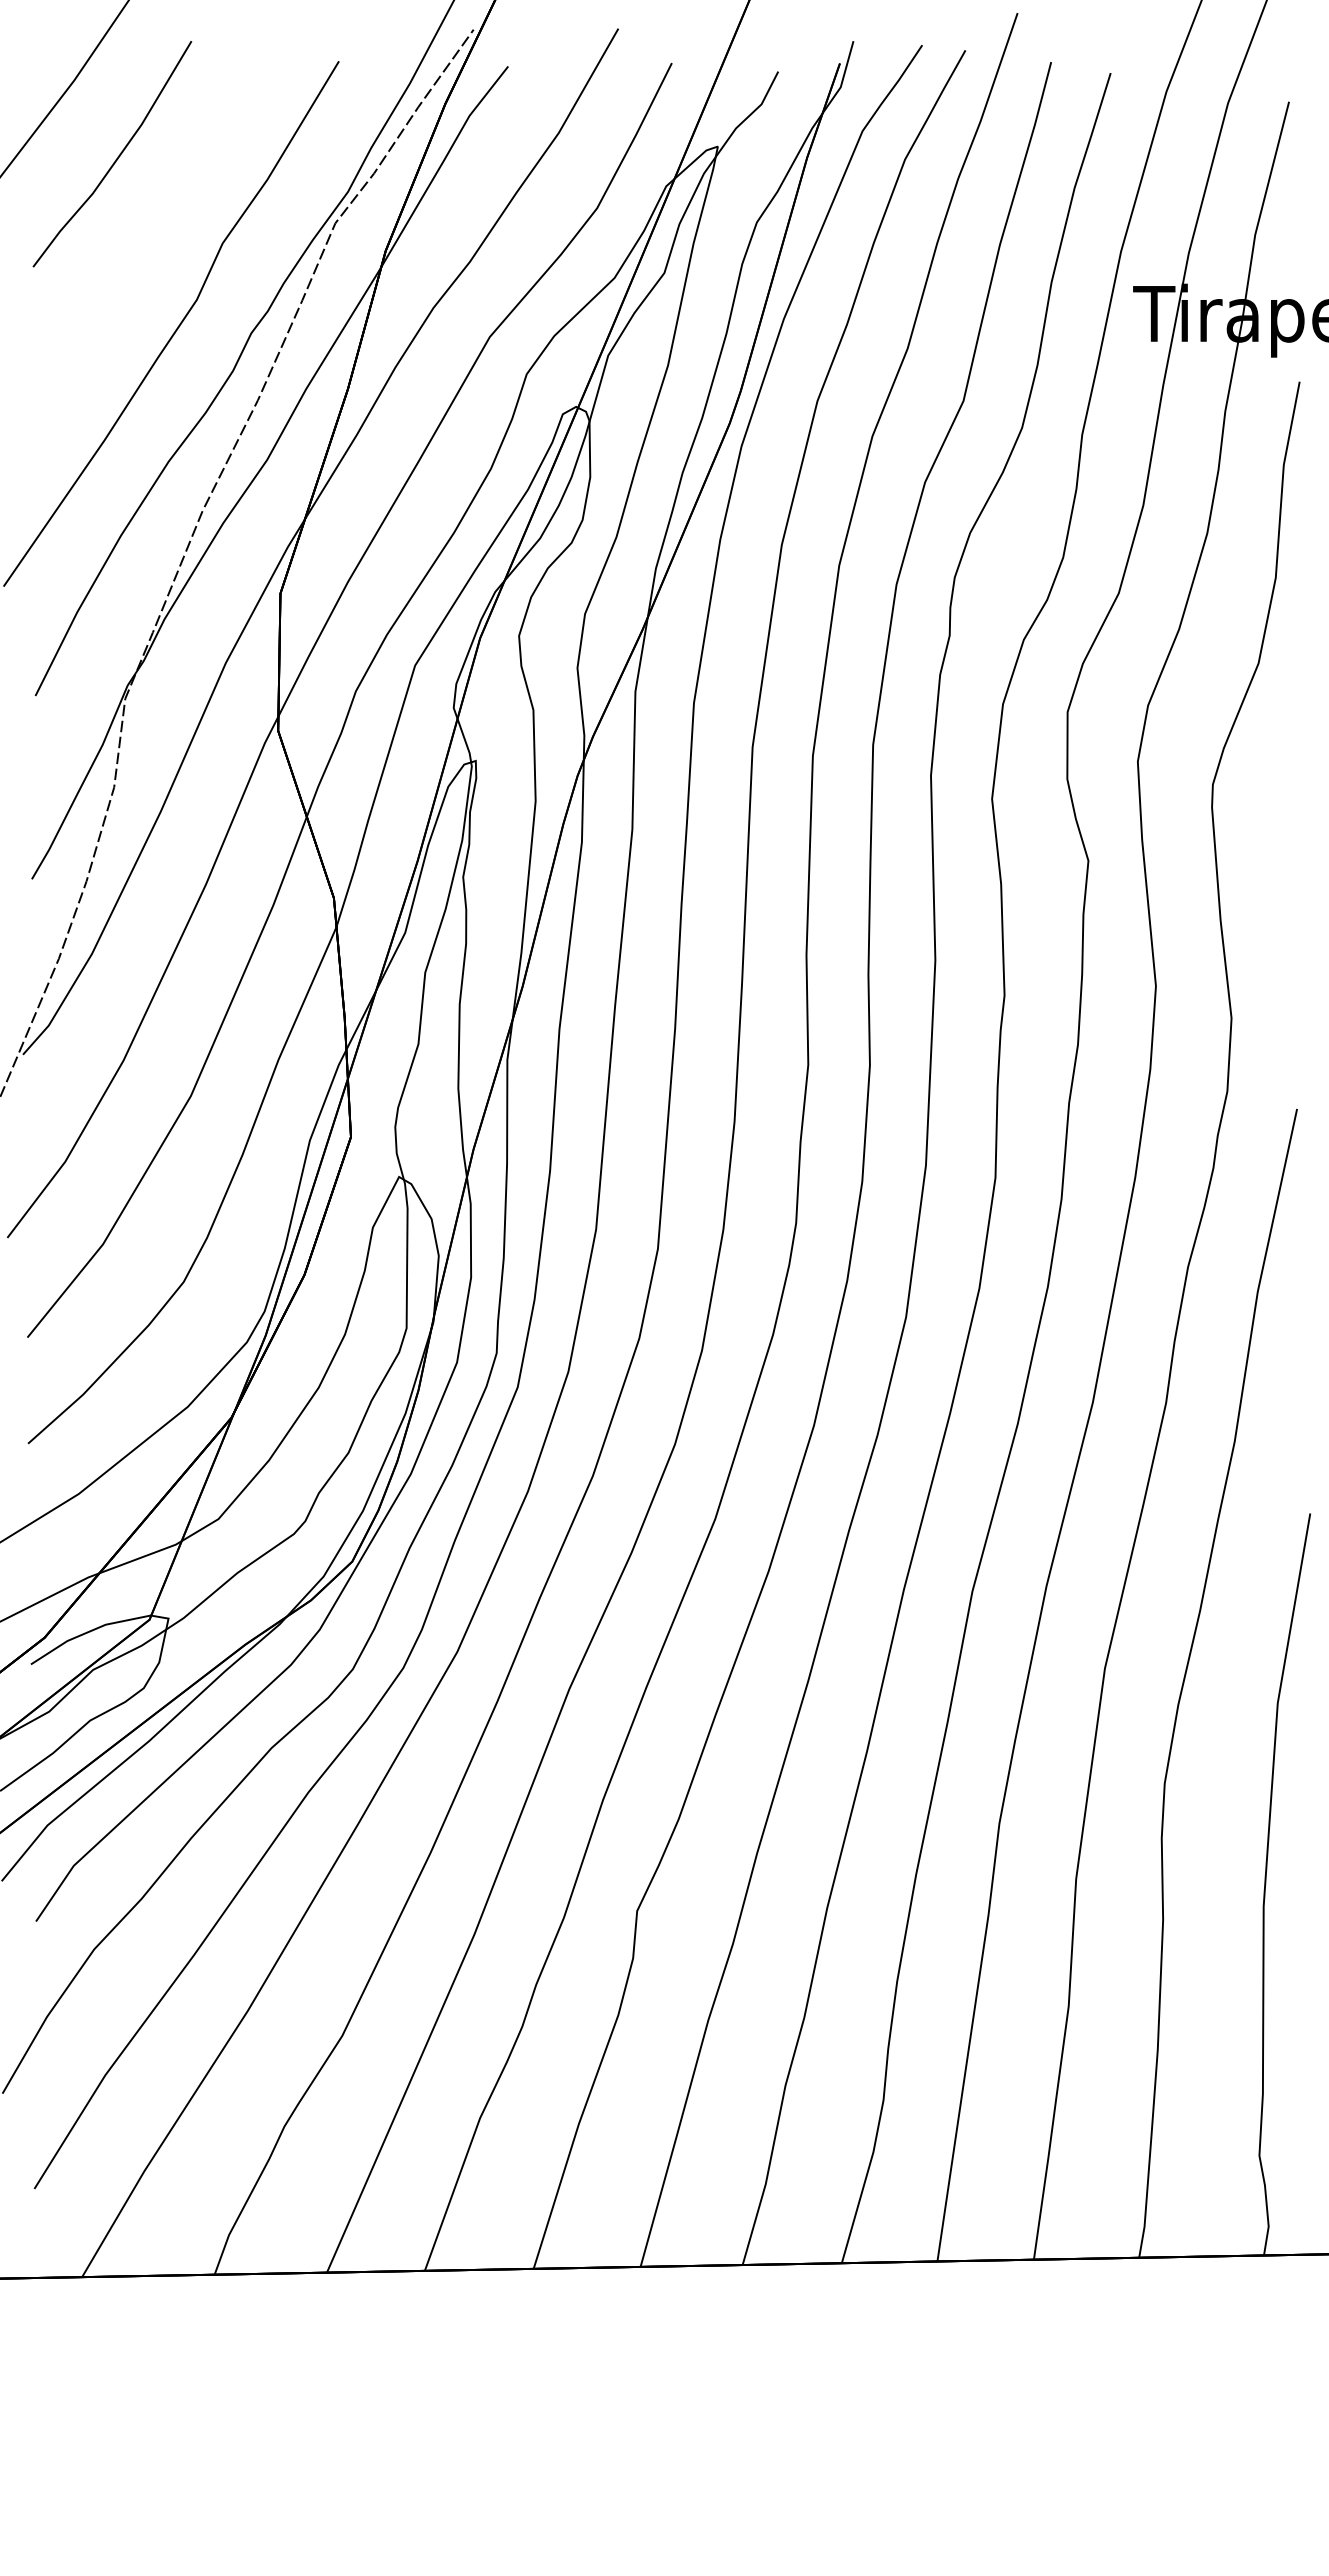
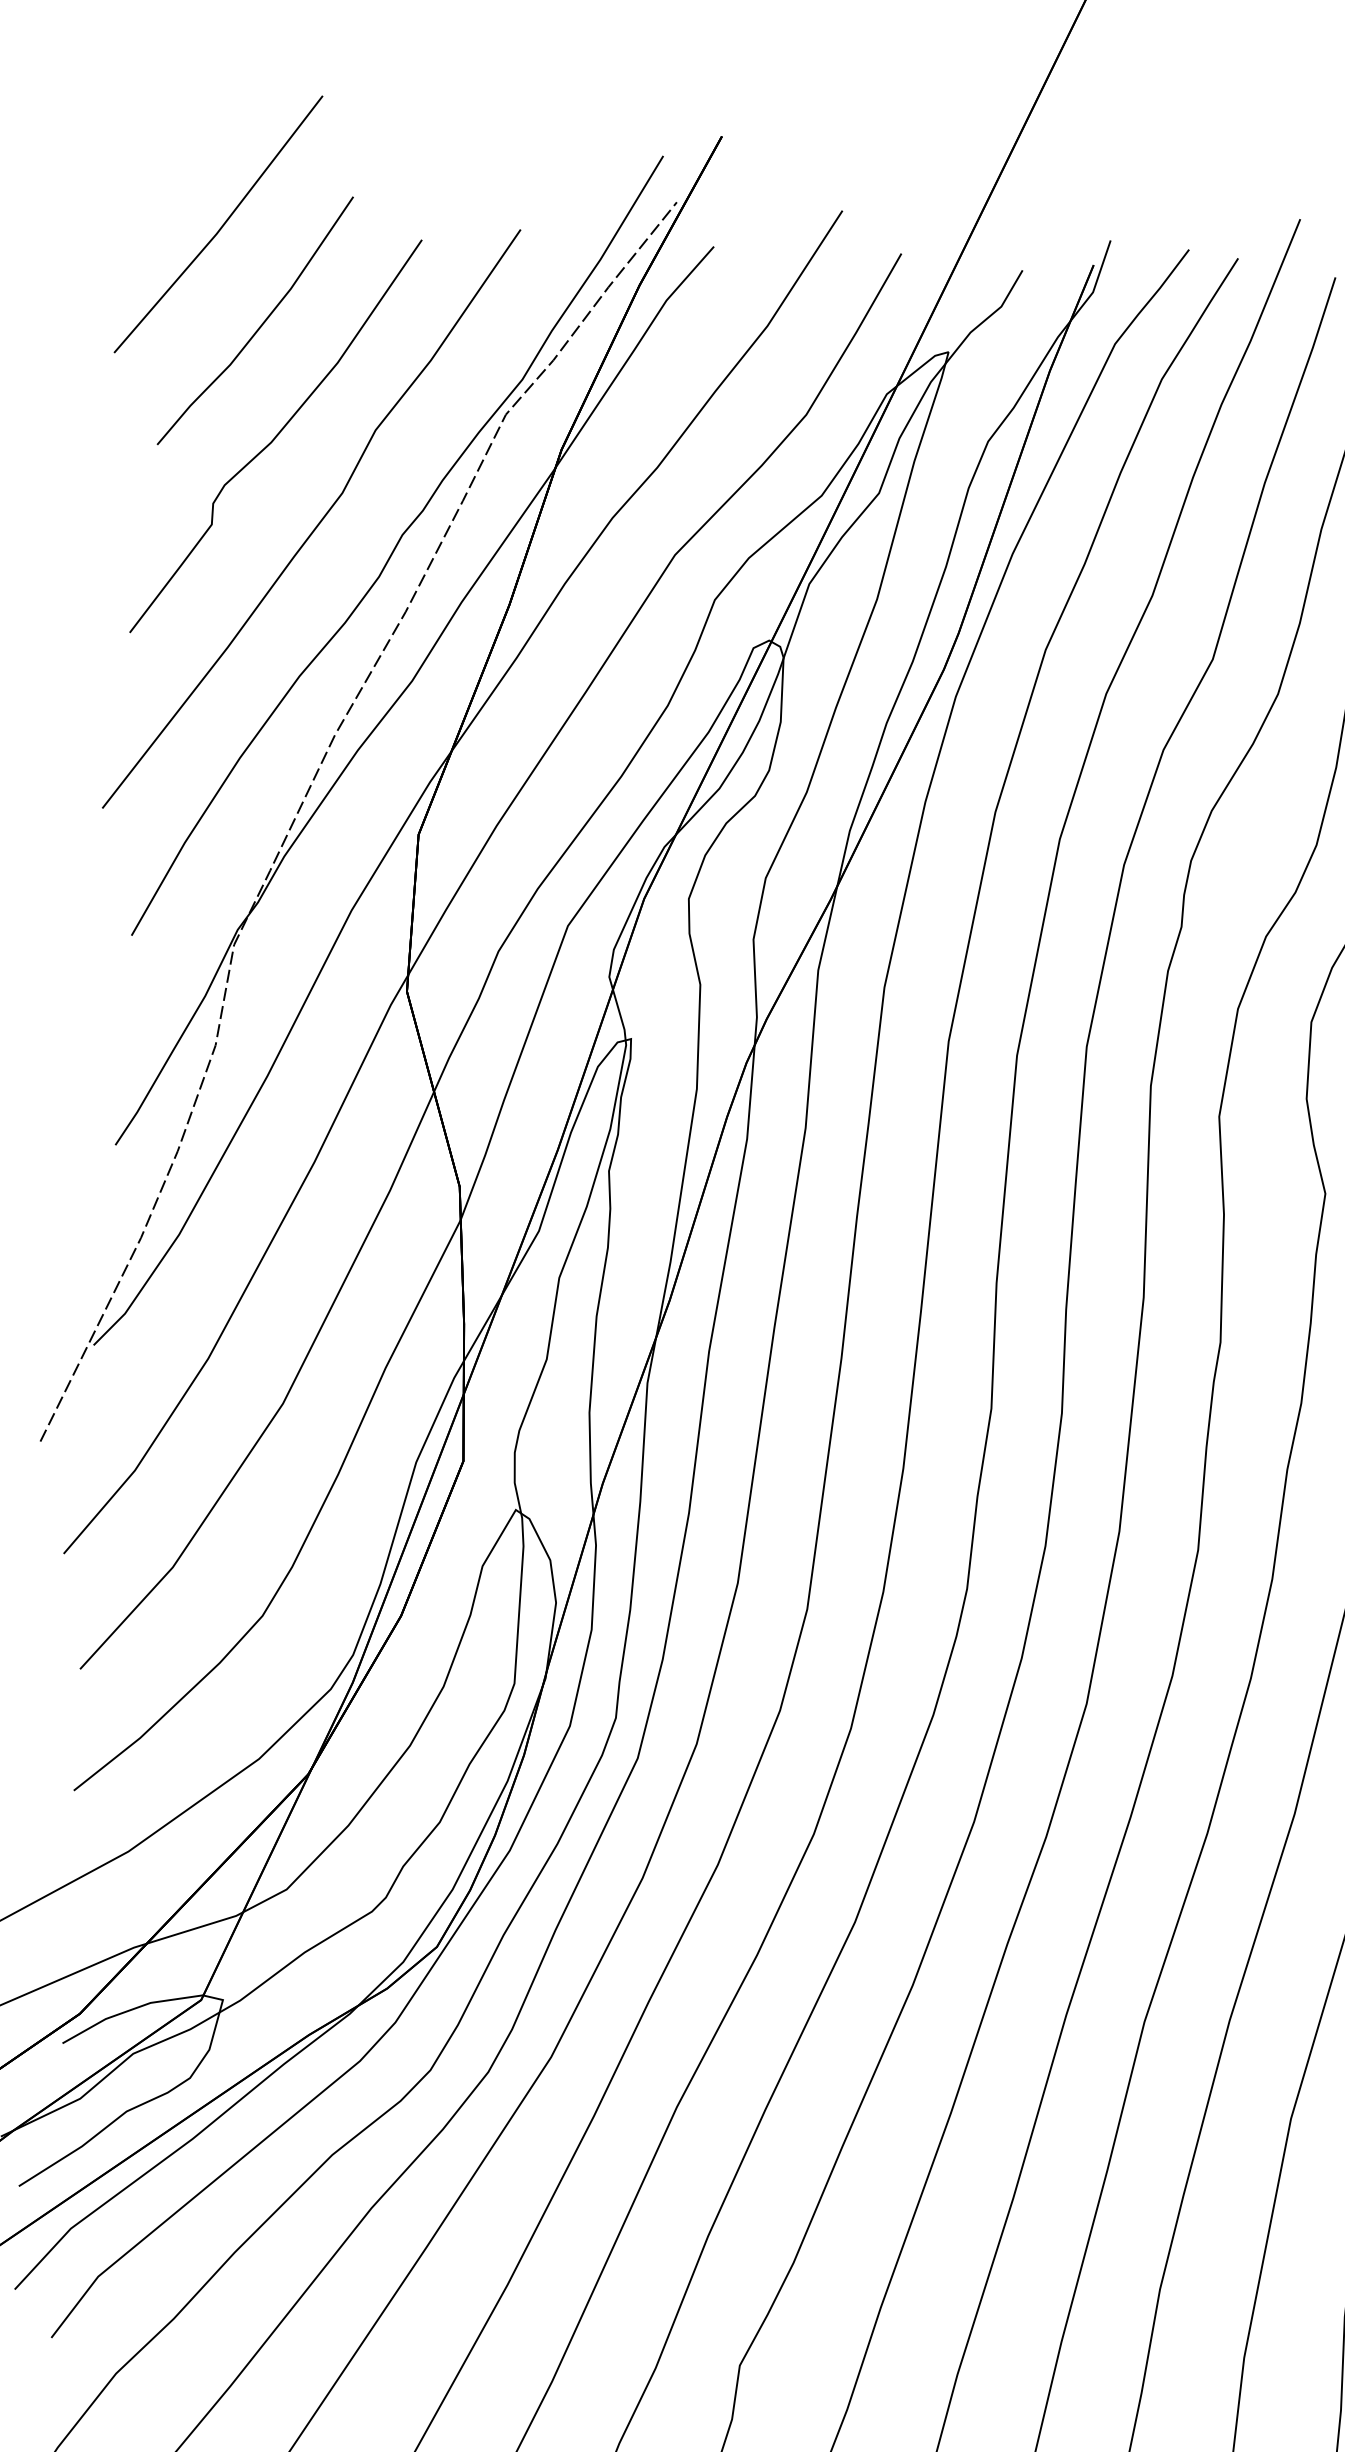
curve: (136, 253) -> (276, 436), added

